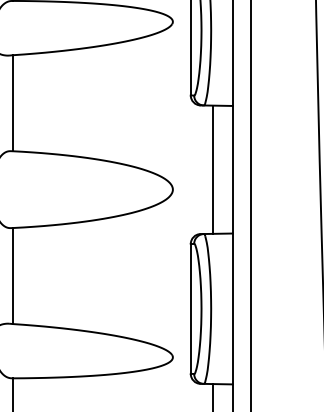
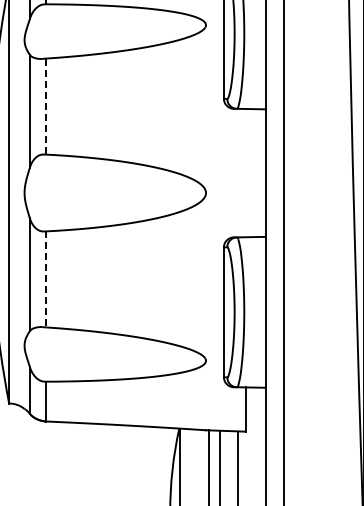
line: (13, 104) -> (46, 107), solid -> dashed
line: (212, 170) -> (245, 173), removed
line: (13, 276) -> (46, 279), solid -> dashed

